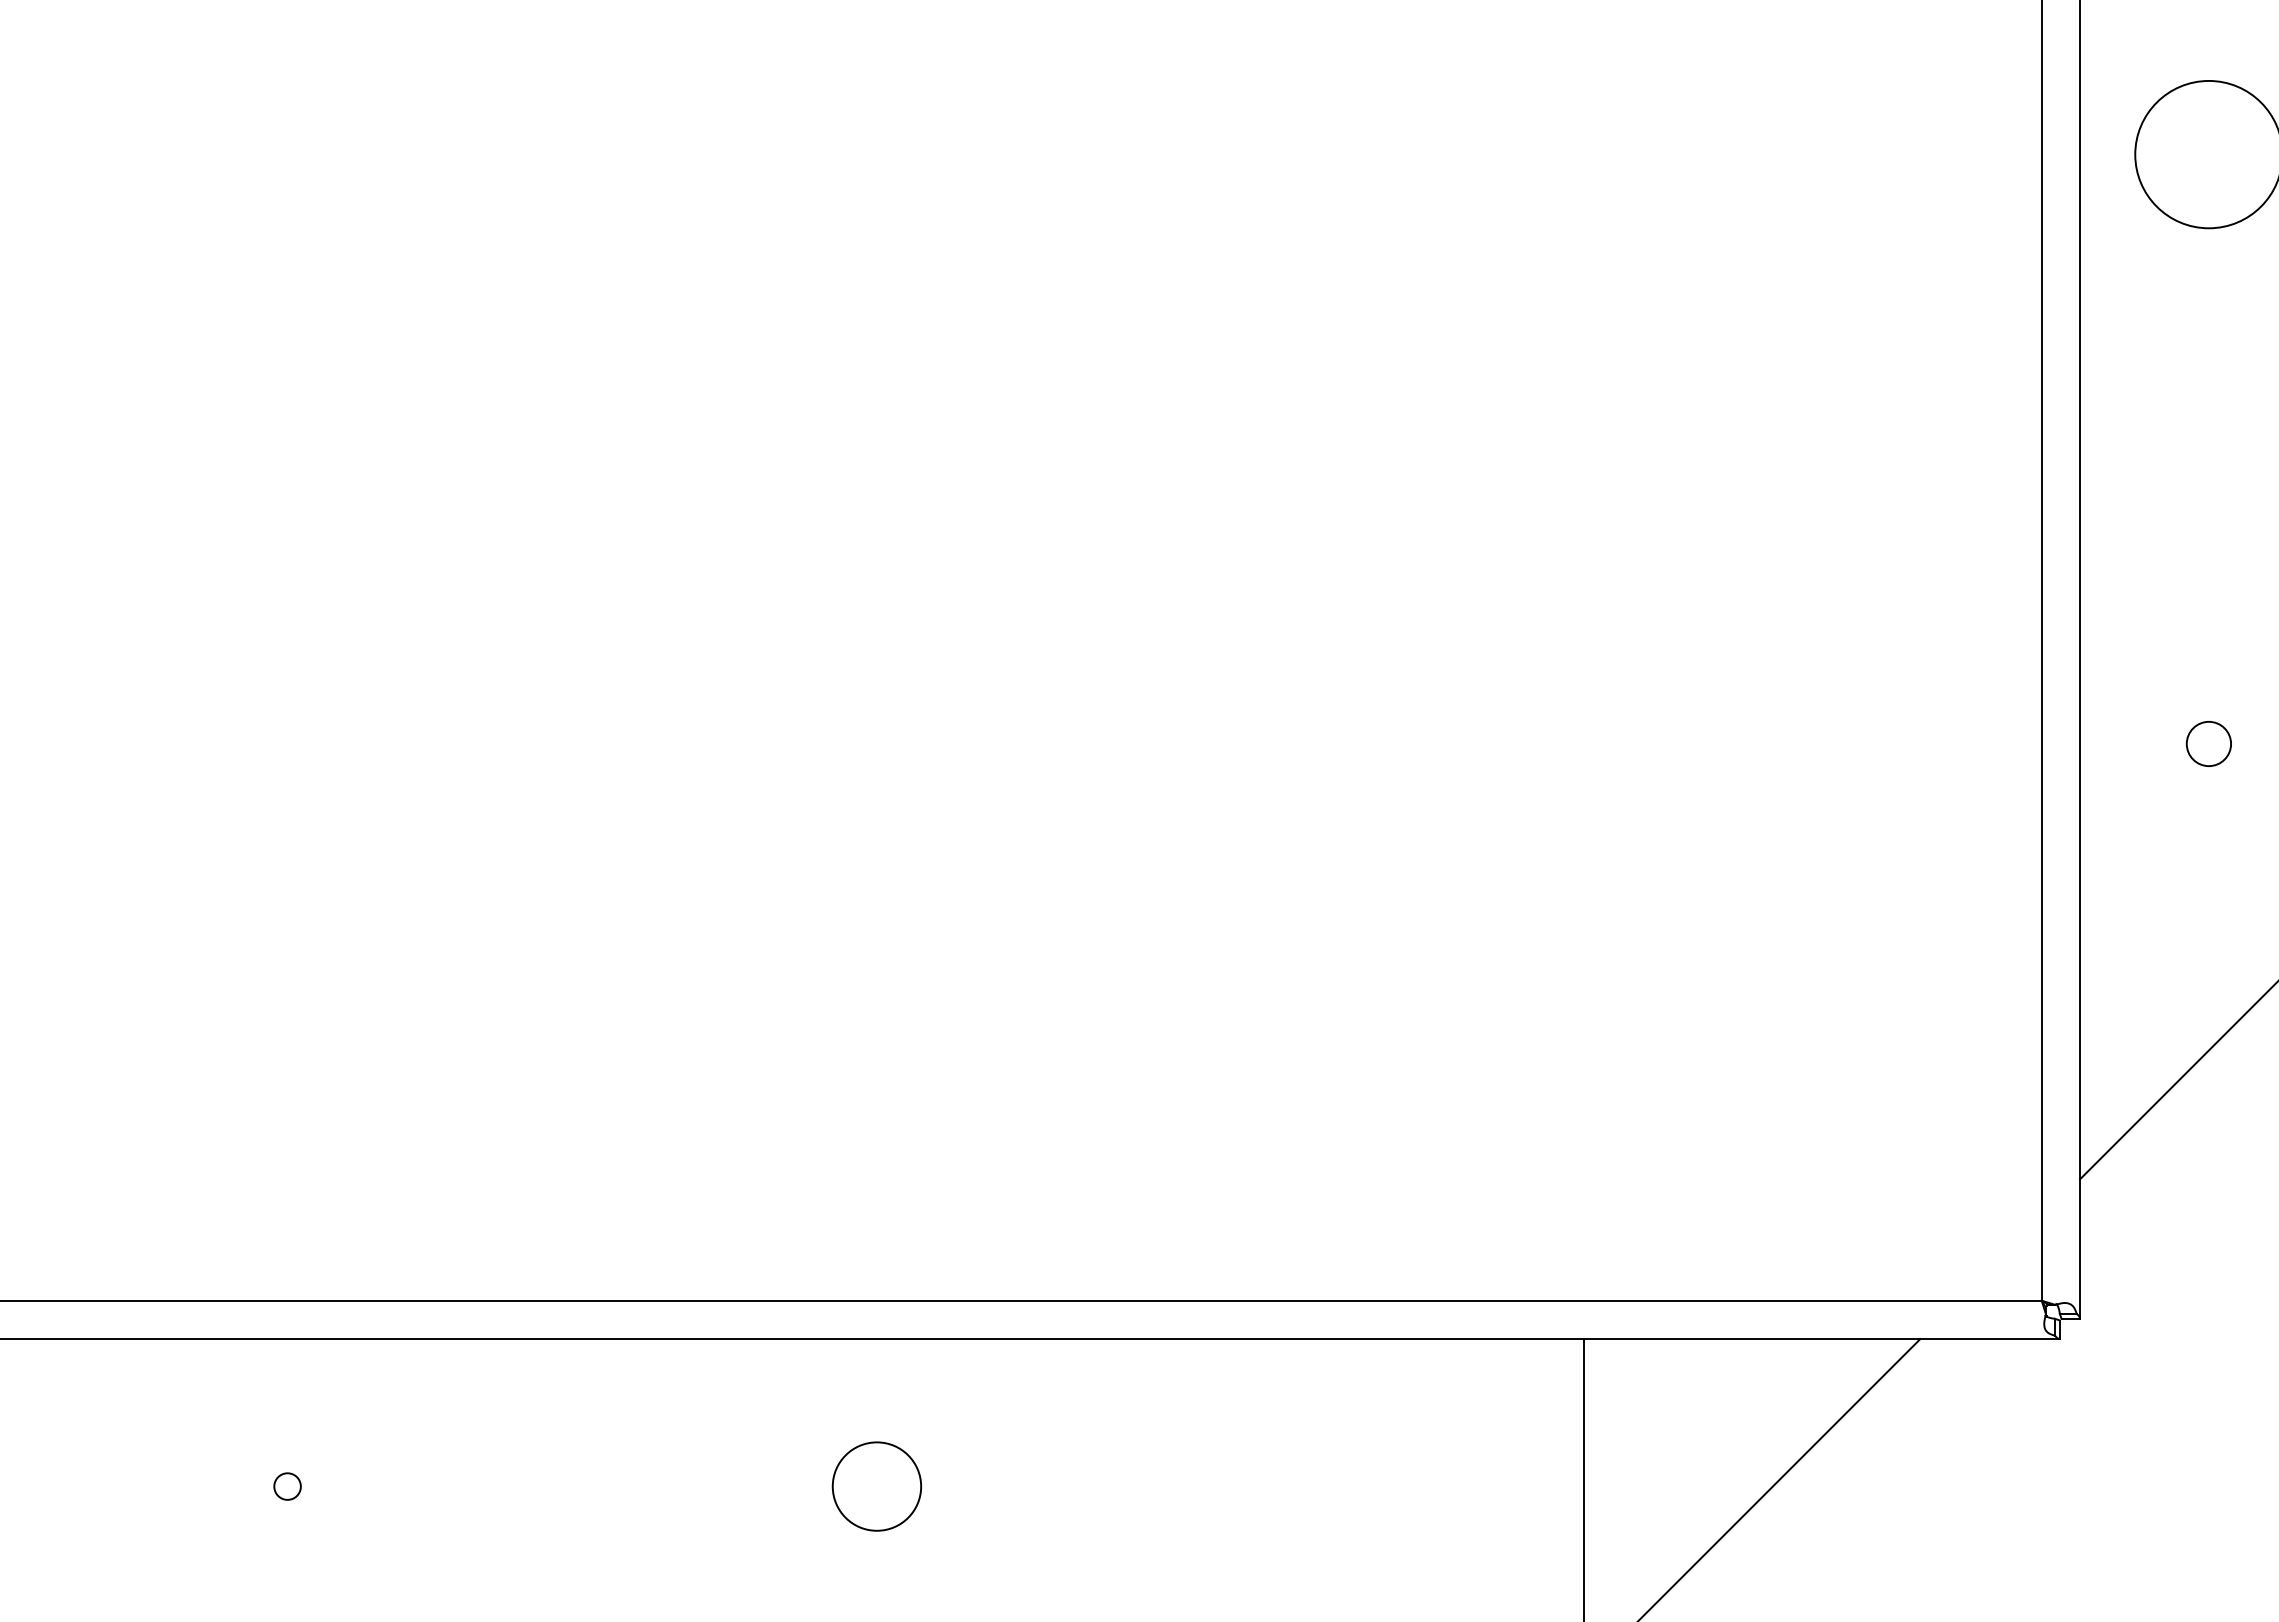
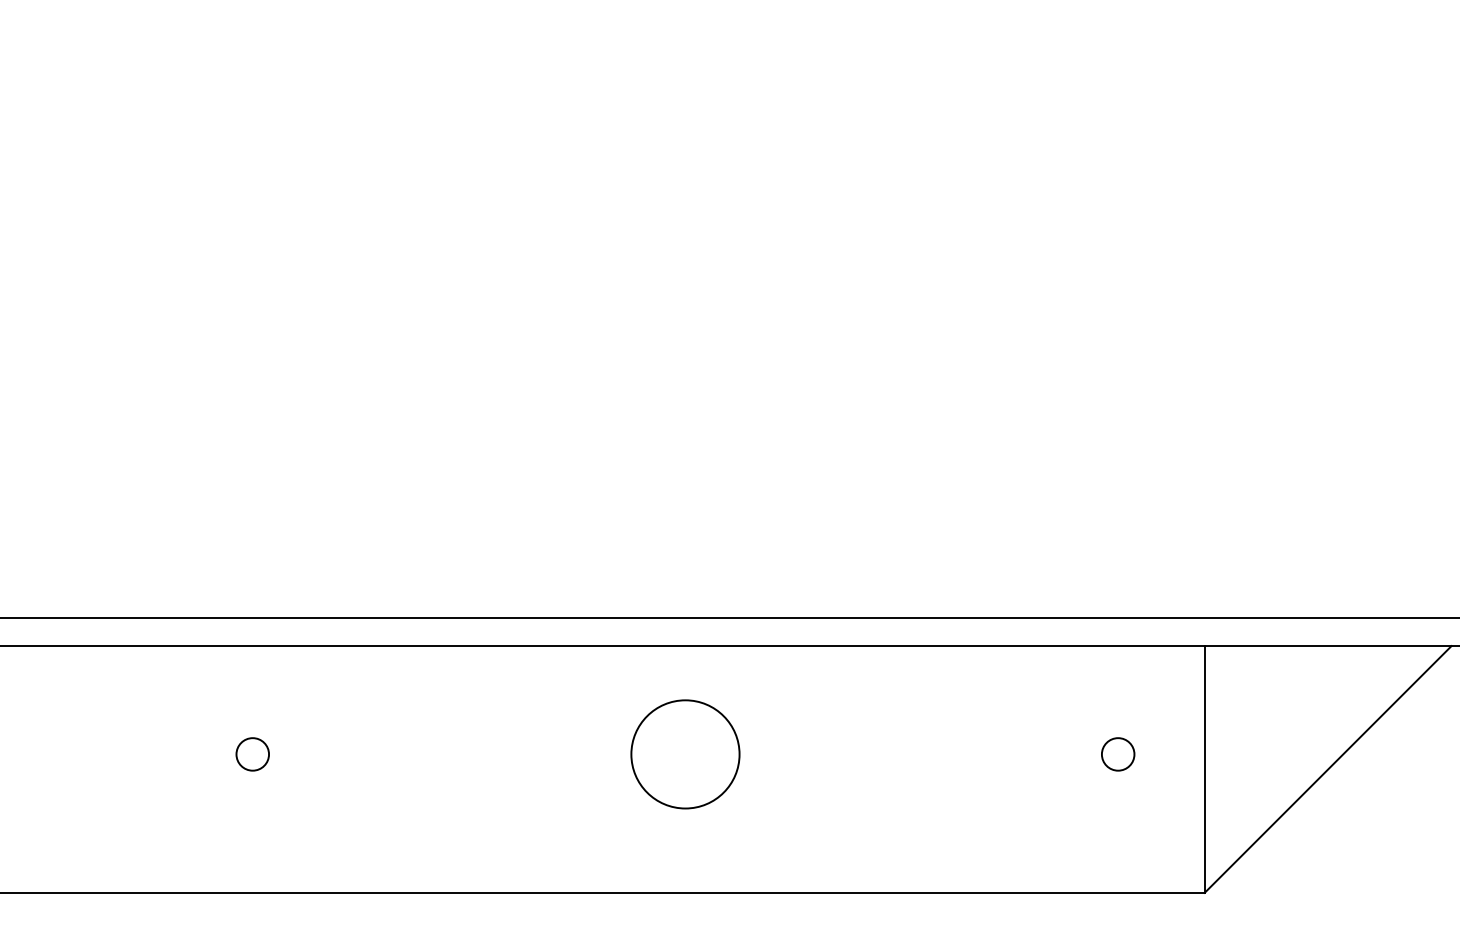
circle: (287, 1486) -> (252, 754), size x1.67
circle: (876, 1486) -> (685, 754), size x1.67
circle: (1466, 1486) -> (1118, 754), added

